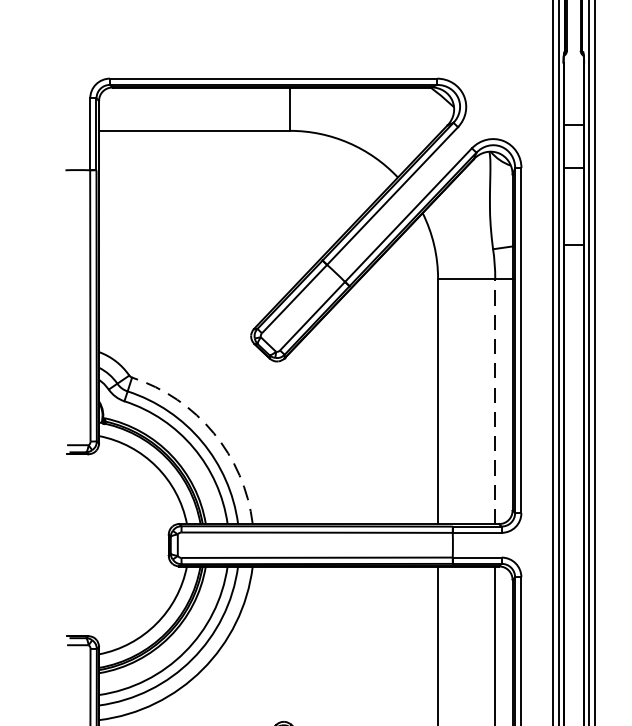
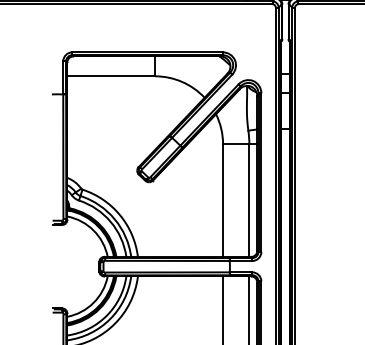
line: (495, 401) -> (249, 200), dashed -> solid
arc: (214, 433) -> (120, 215), dashed -> solid

